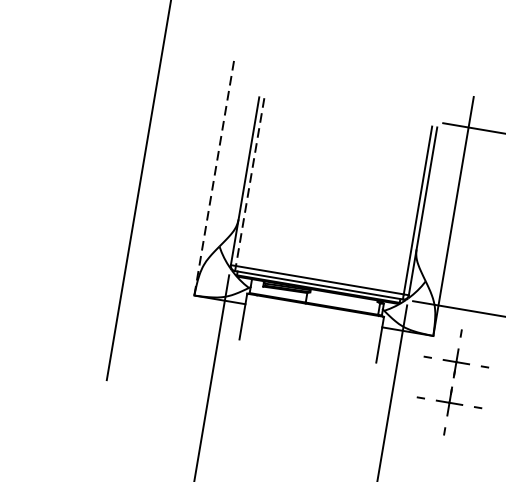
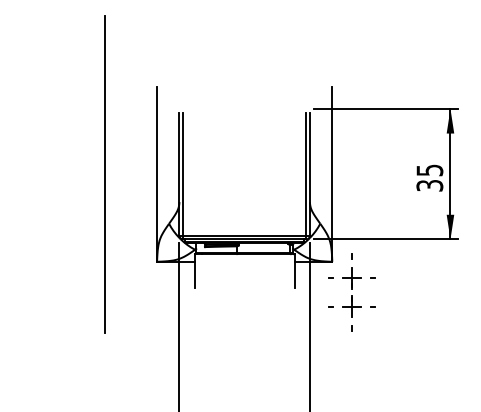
line: (215, 176) -> (157, 174), dashed -> solid
line: (250, 182) -> (183, 174), dashed -> solid

